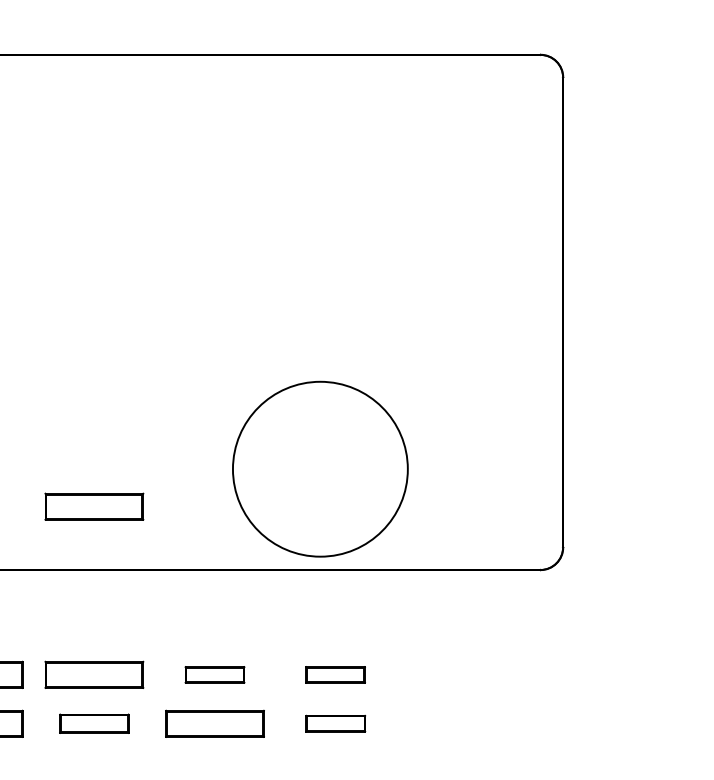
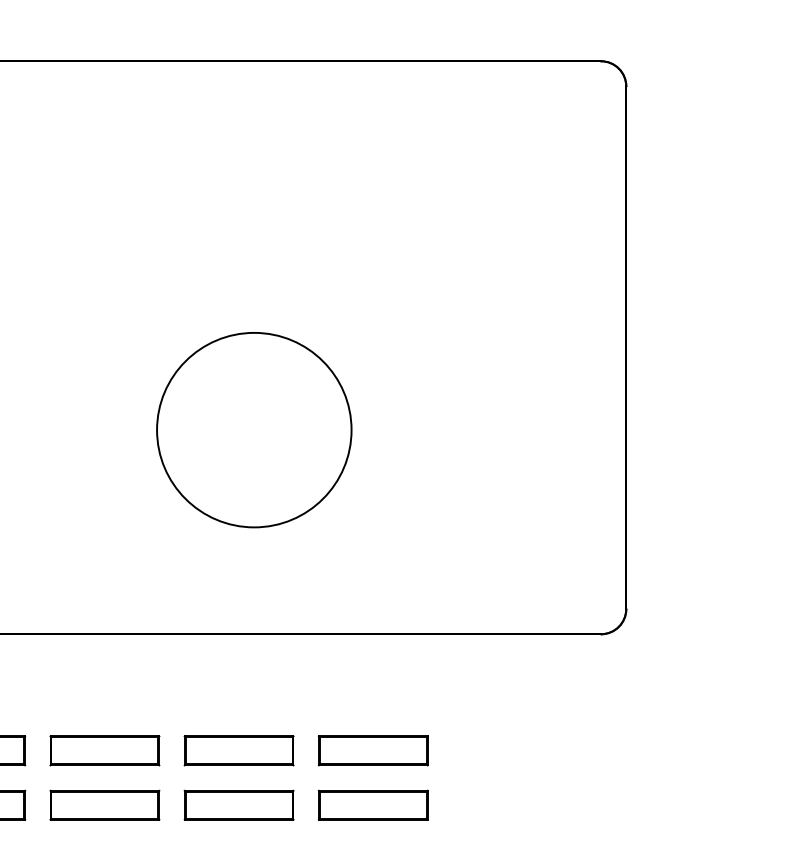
circle: (320, 469) -> (254, 430), moved
part: (94, 506) -> (104, 563), removed
part: (214, 674) -> (238, 750), size x1.67
part: (334, 674) -> (372, 750), size x1.67
part: (94, 723) -> (104, 804), size x1.43
part: (335, 723) -> (373, 804), size x1.67

